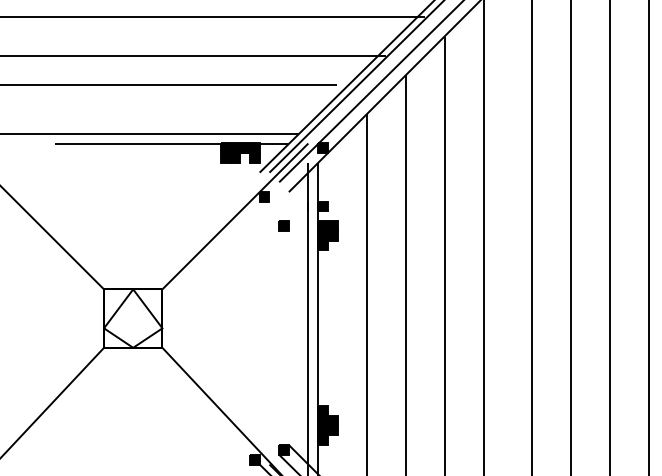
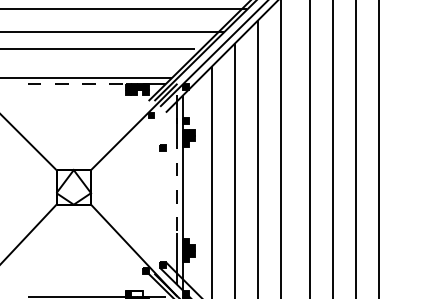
line: (137, 143) -> (76, 83), solid -> dashed
part: (283, 225) -> (162, 147), moved
line: (308, 313) -> (177, 184), solid -> dashed

